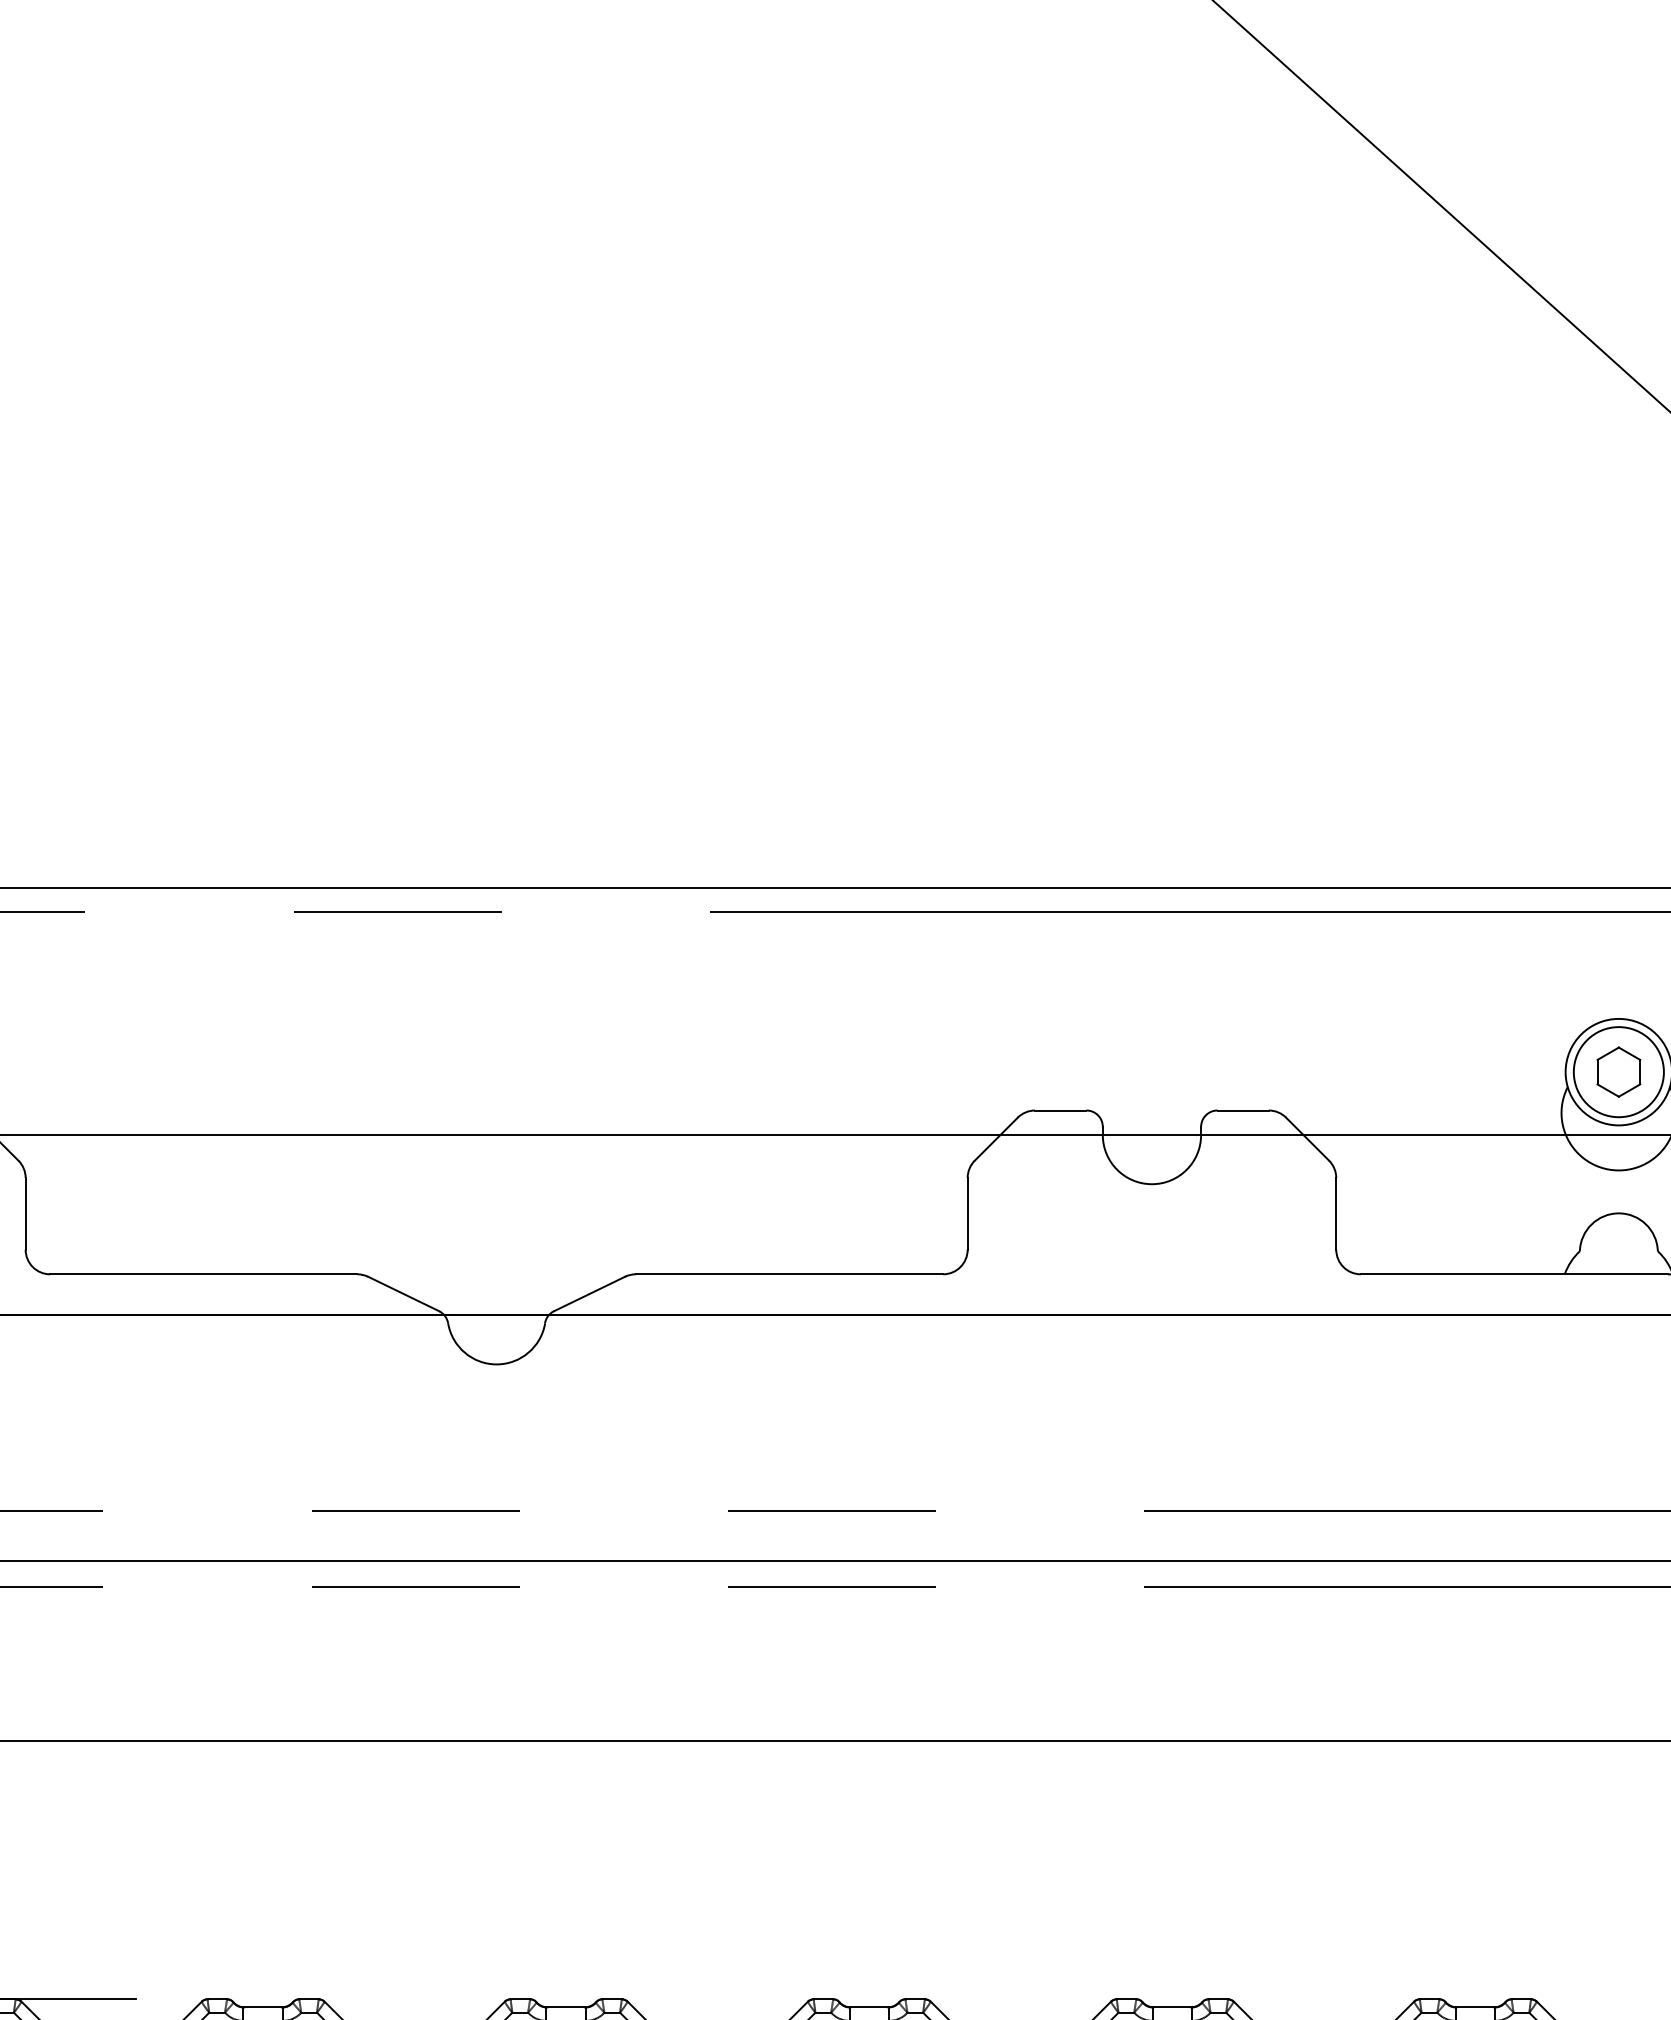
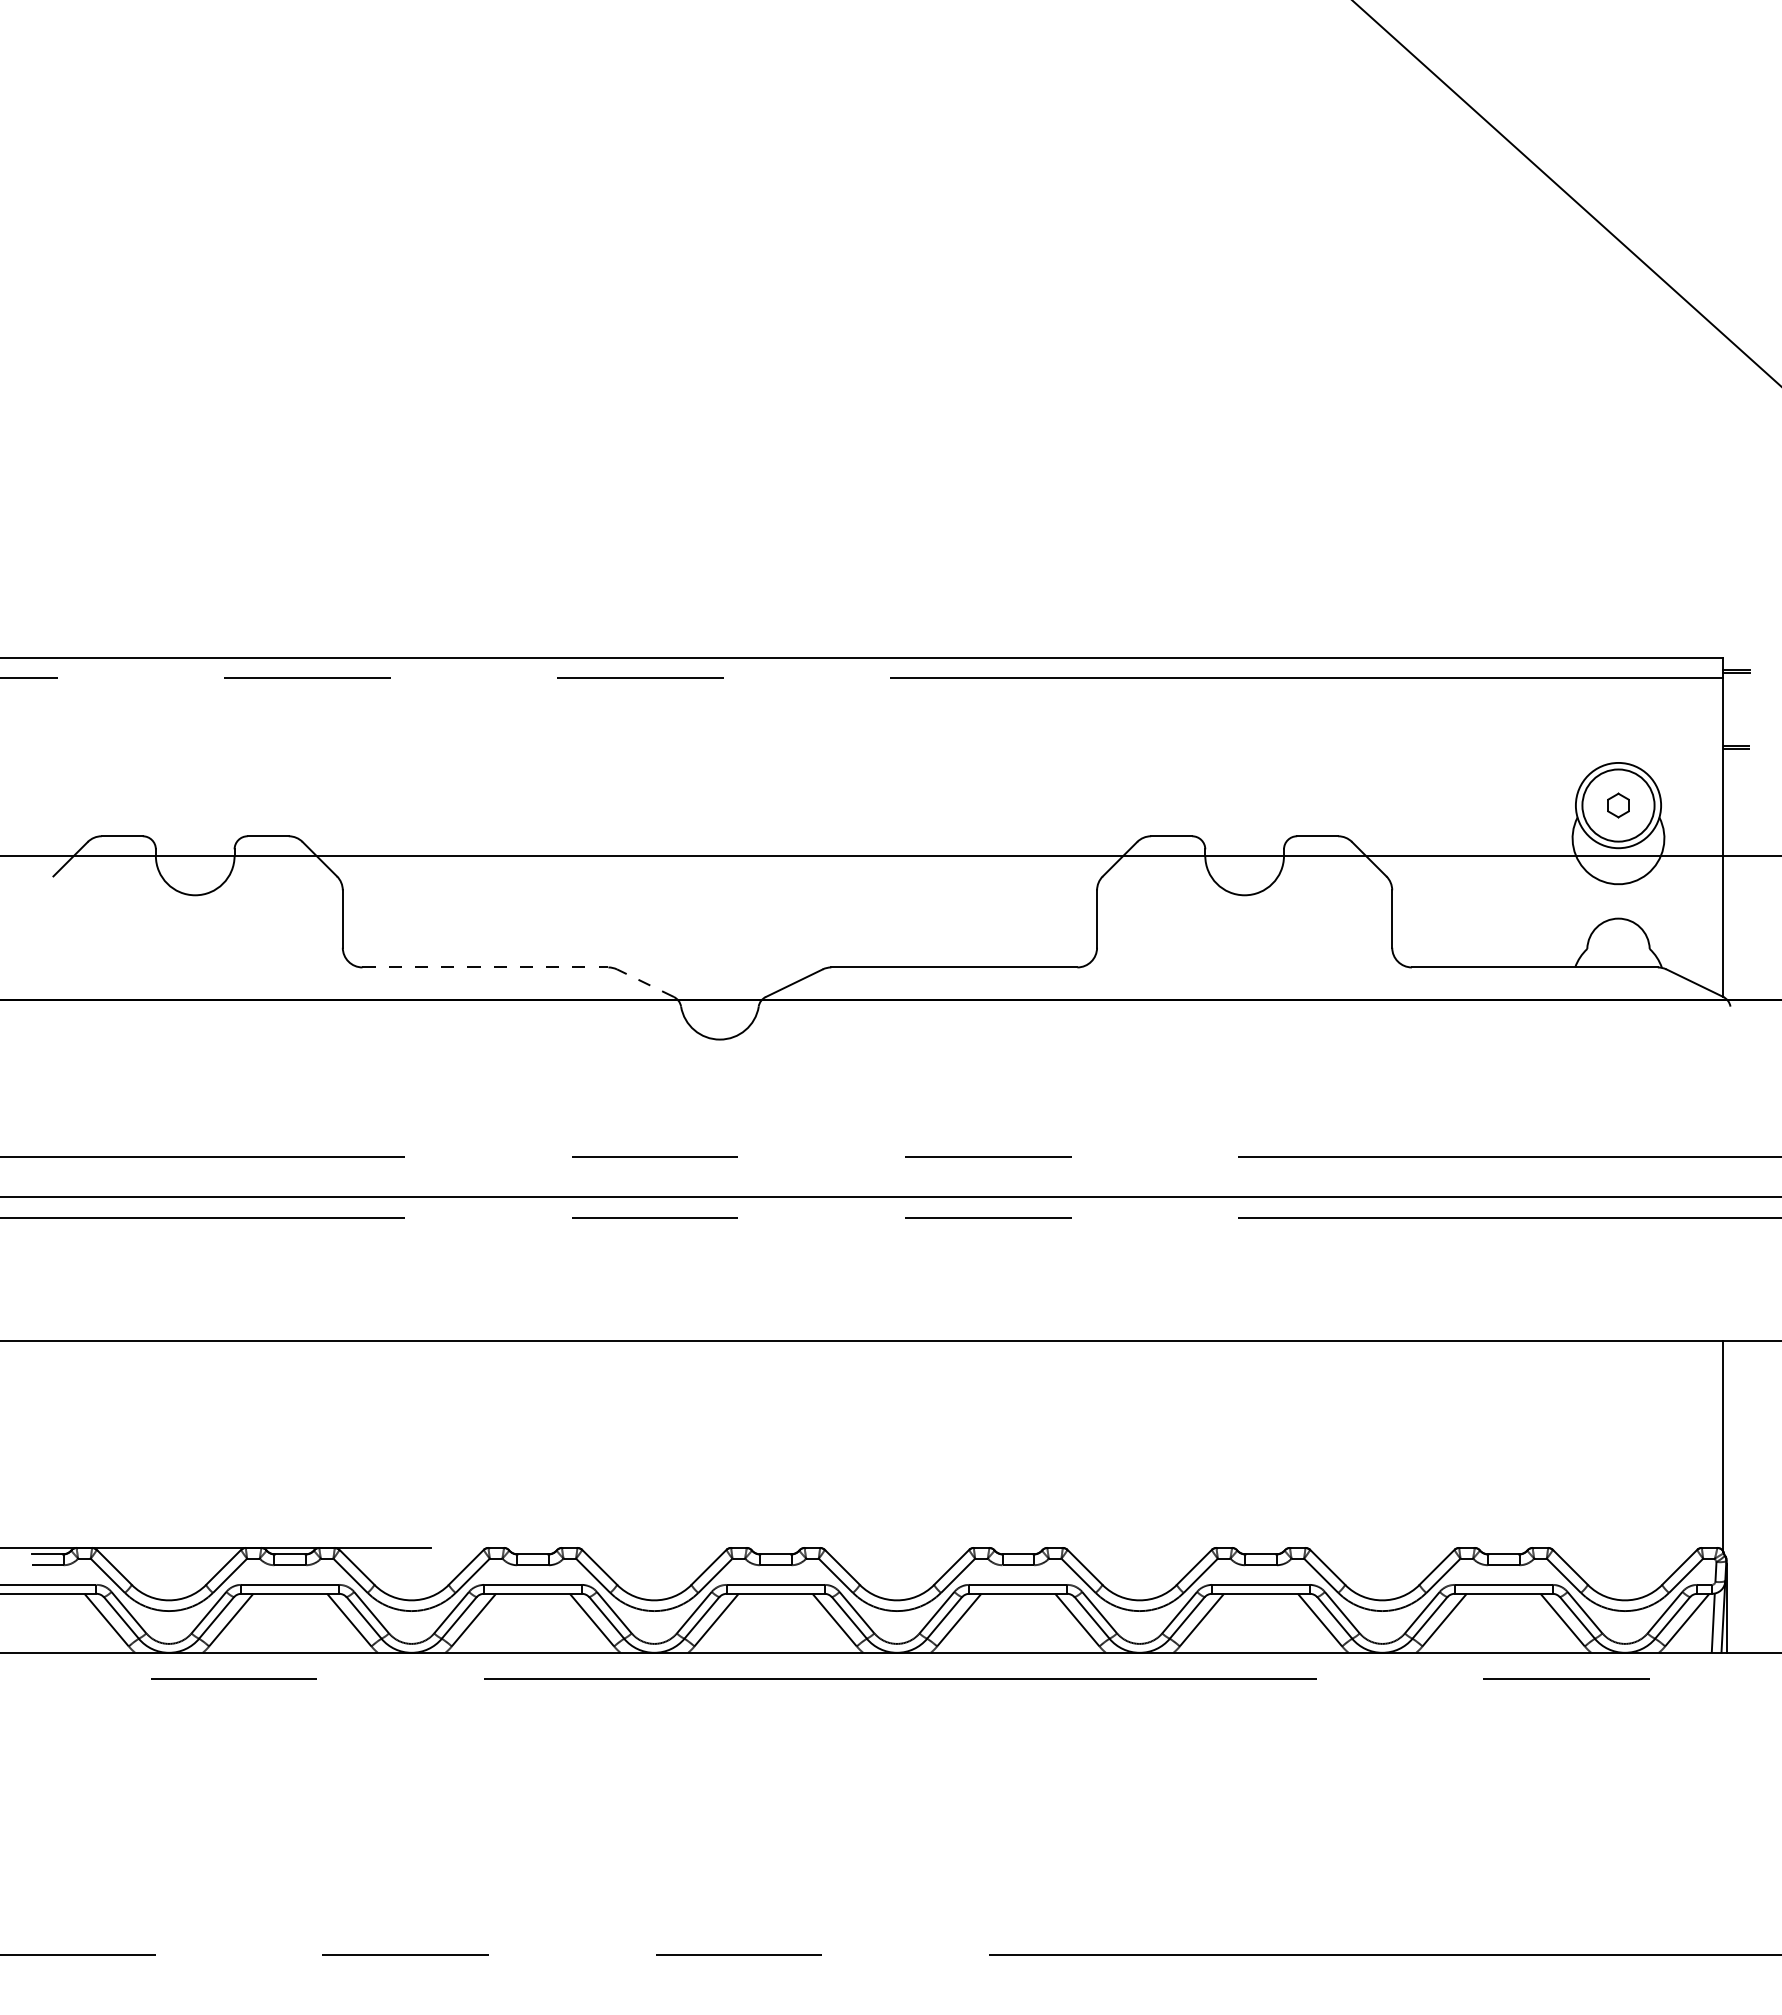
part: (1618, 1072) -> (1618, 805), size x0.6
line: (203, 1274) -> (485, 967), solid -> dashed
line: (403, 1294) -> (645, 983), solid -> dashed

